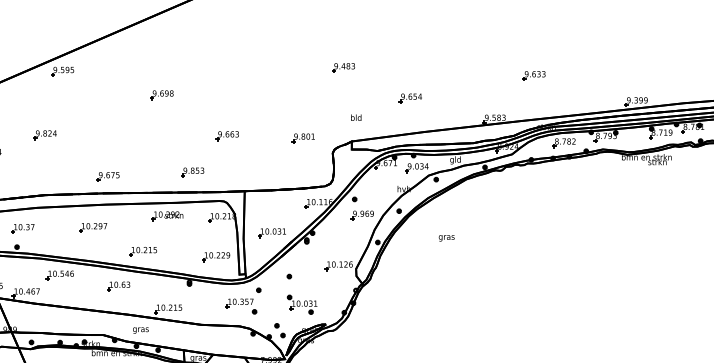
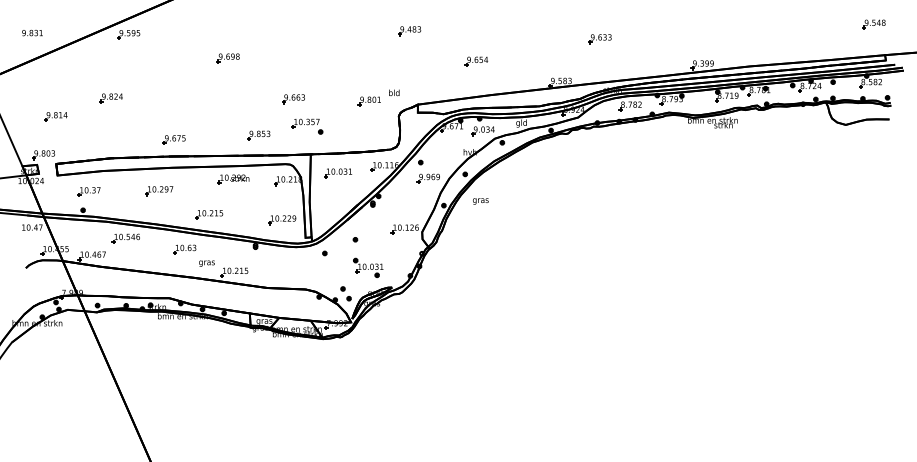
text: (356, 117) -> (394, 92), moved
part: (272, 233) -> (338, 173), moved
text: (446, 238) -> (480, 201), moved
part: (241, 306) -> (307, 126), moved
text: (140, 330) -> (206, 263), moved

